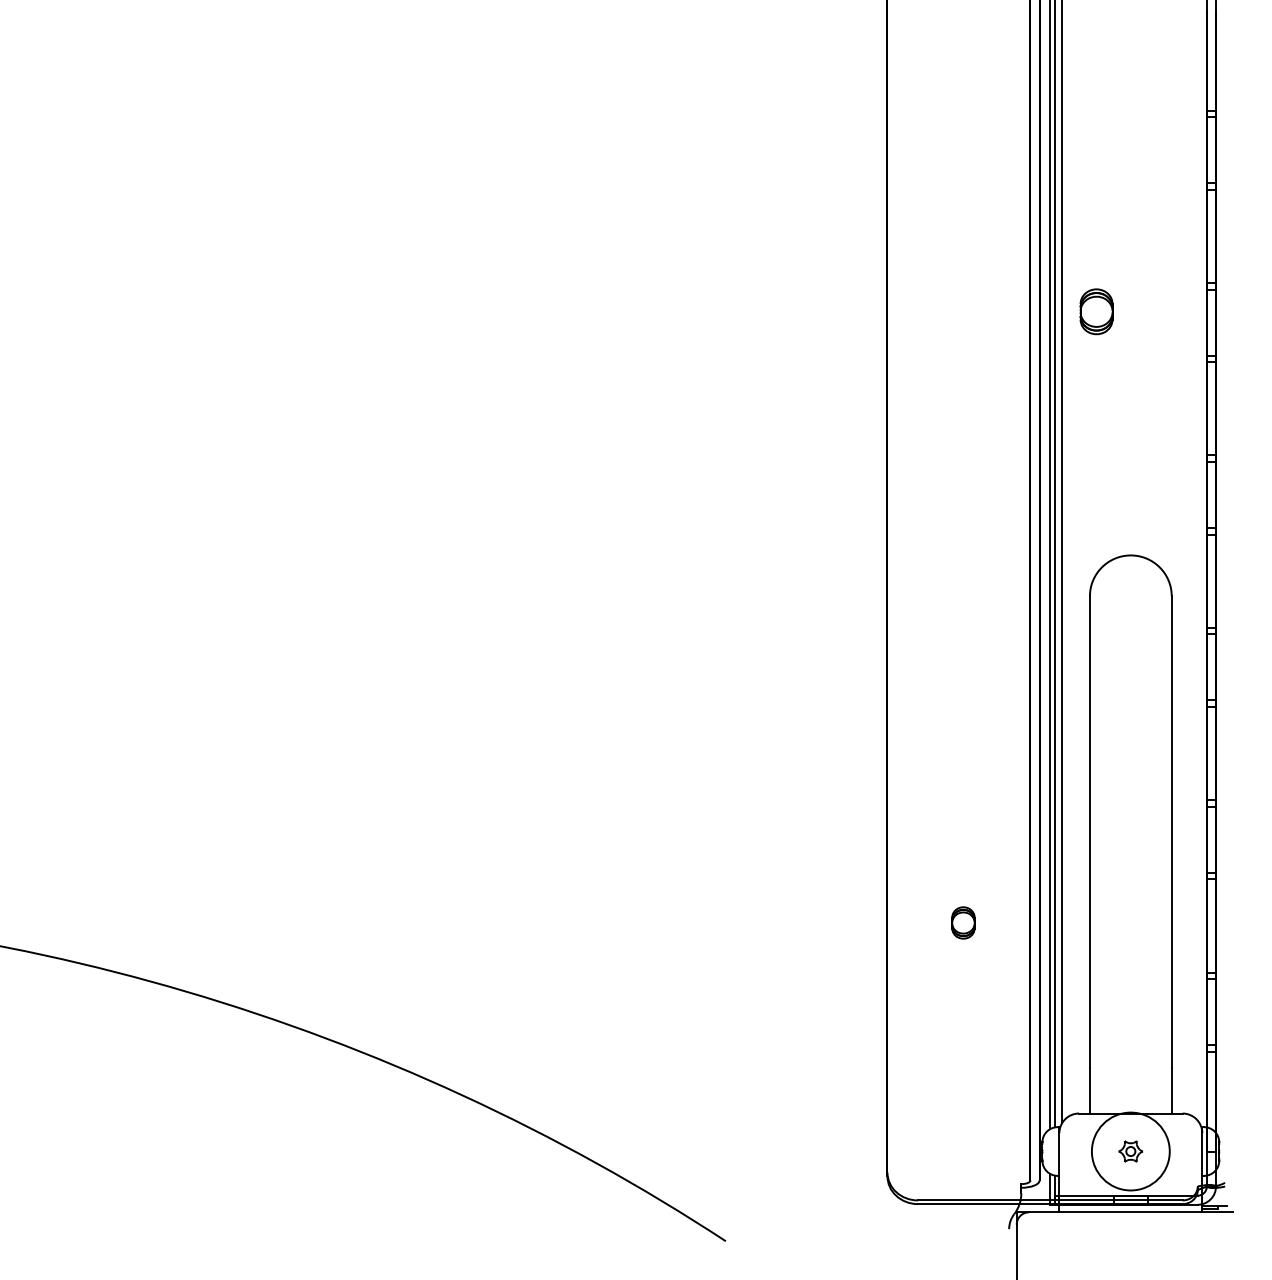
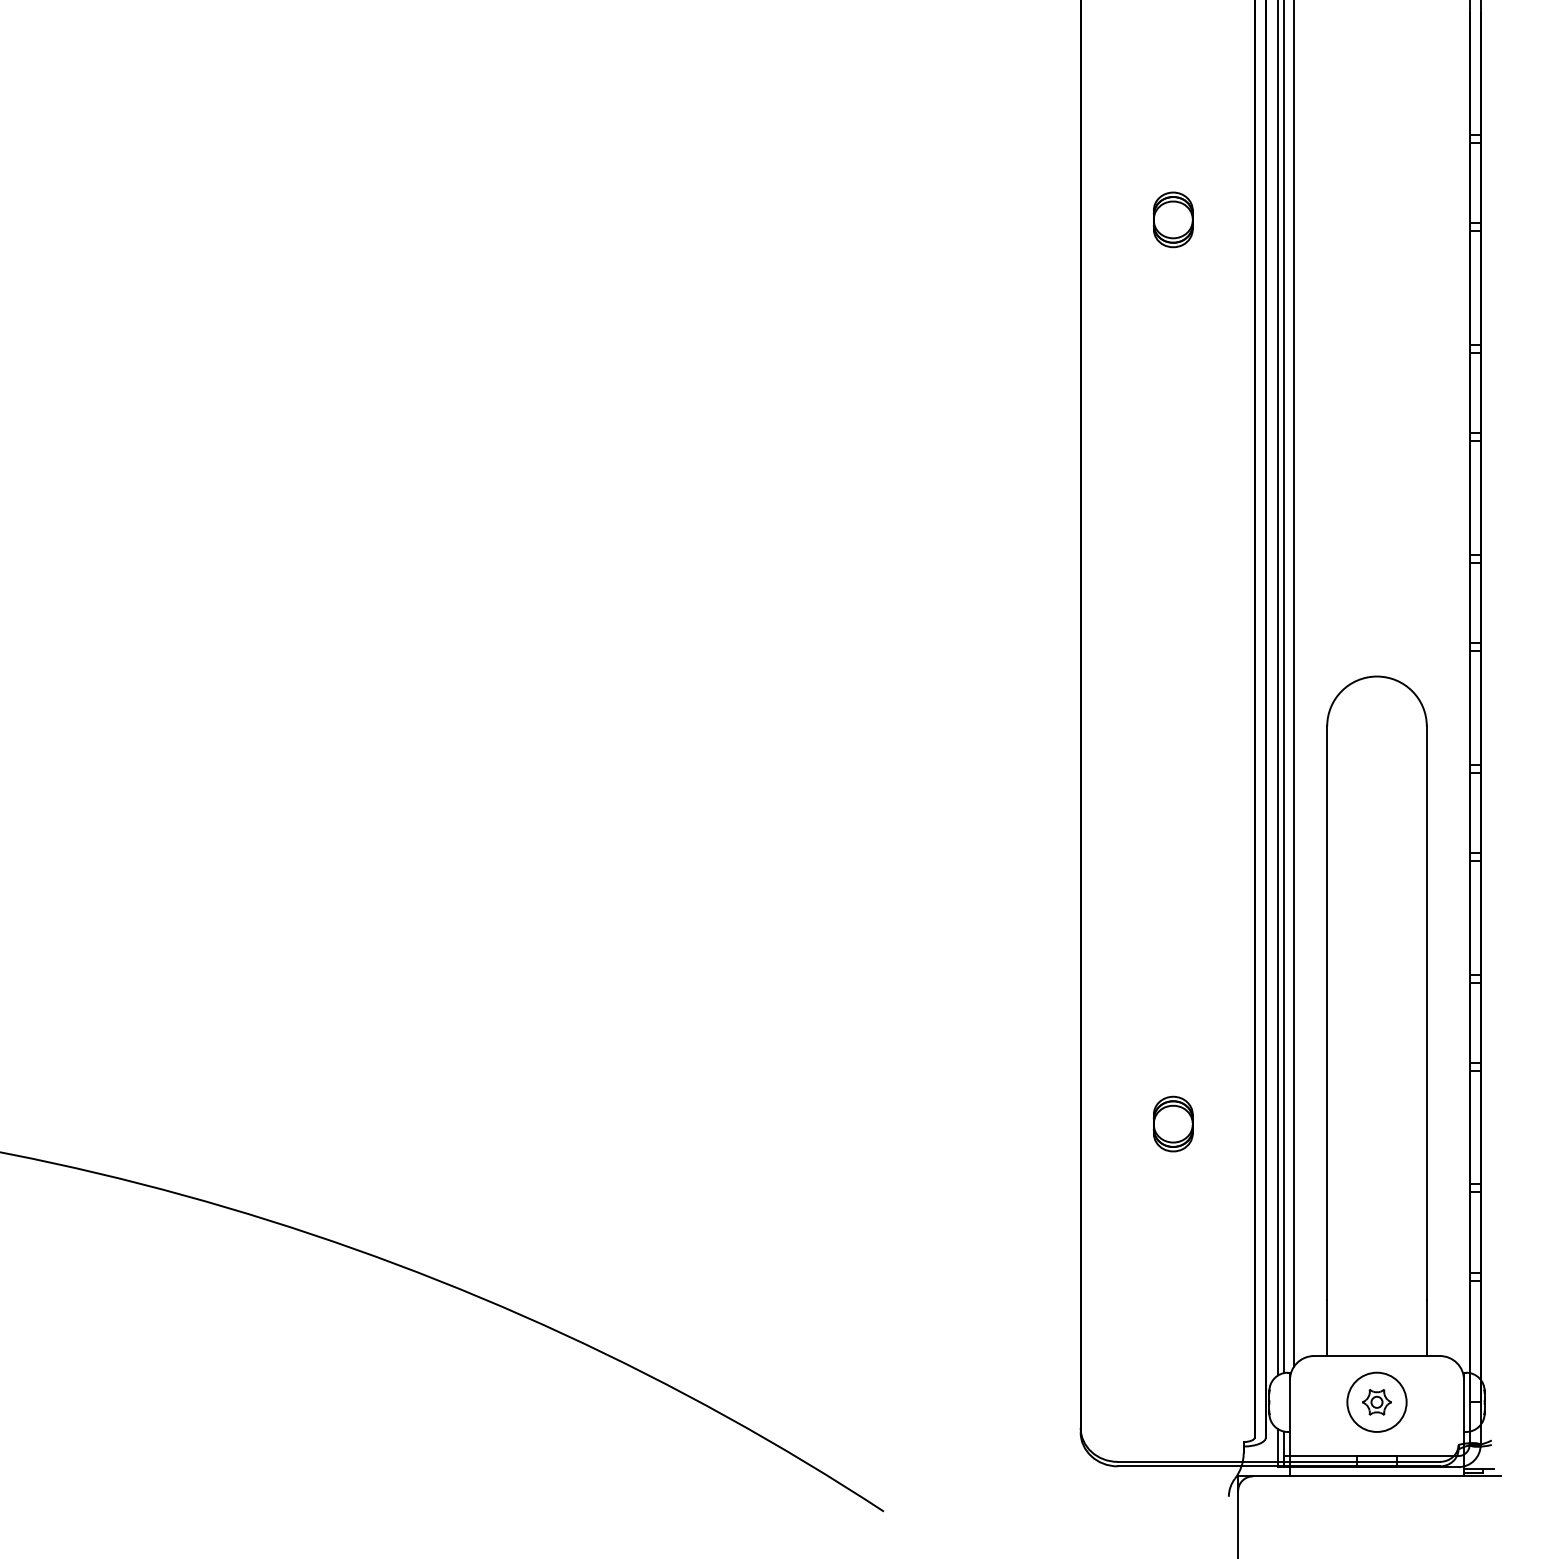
part: (1095, 311) -> (1172, 219), moved
part: (962, 922) -> (1172, 1123), size x1.43
circle: (1130, 1150) -> (1376, 1401), size x0.62

